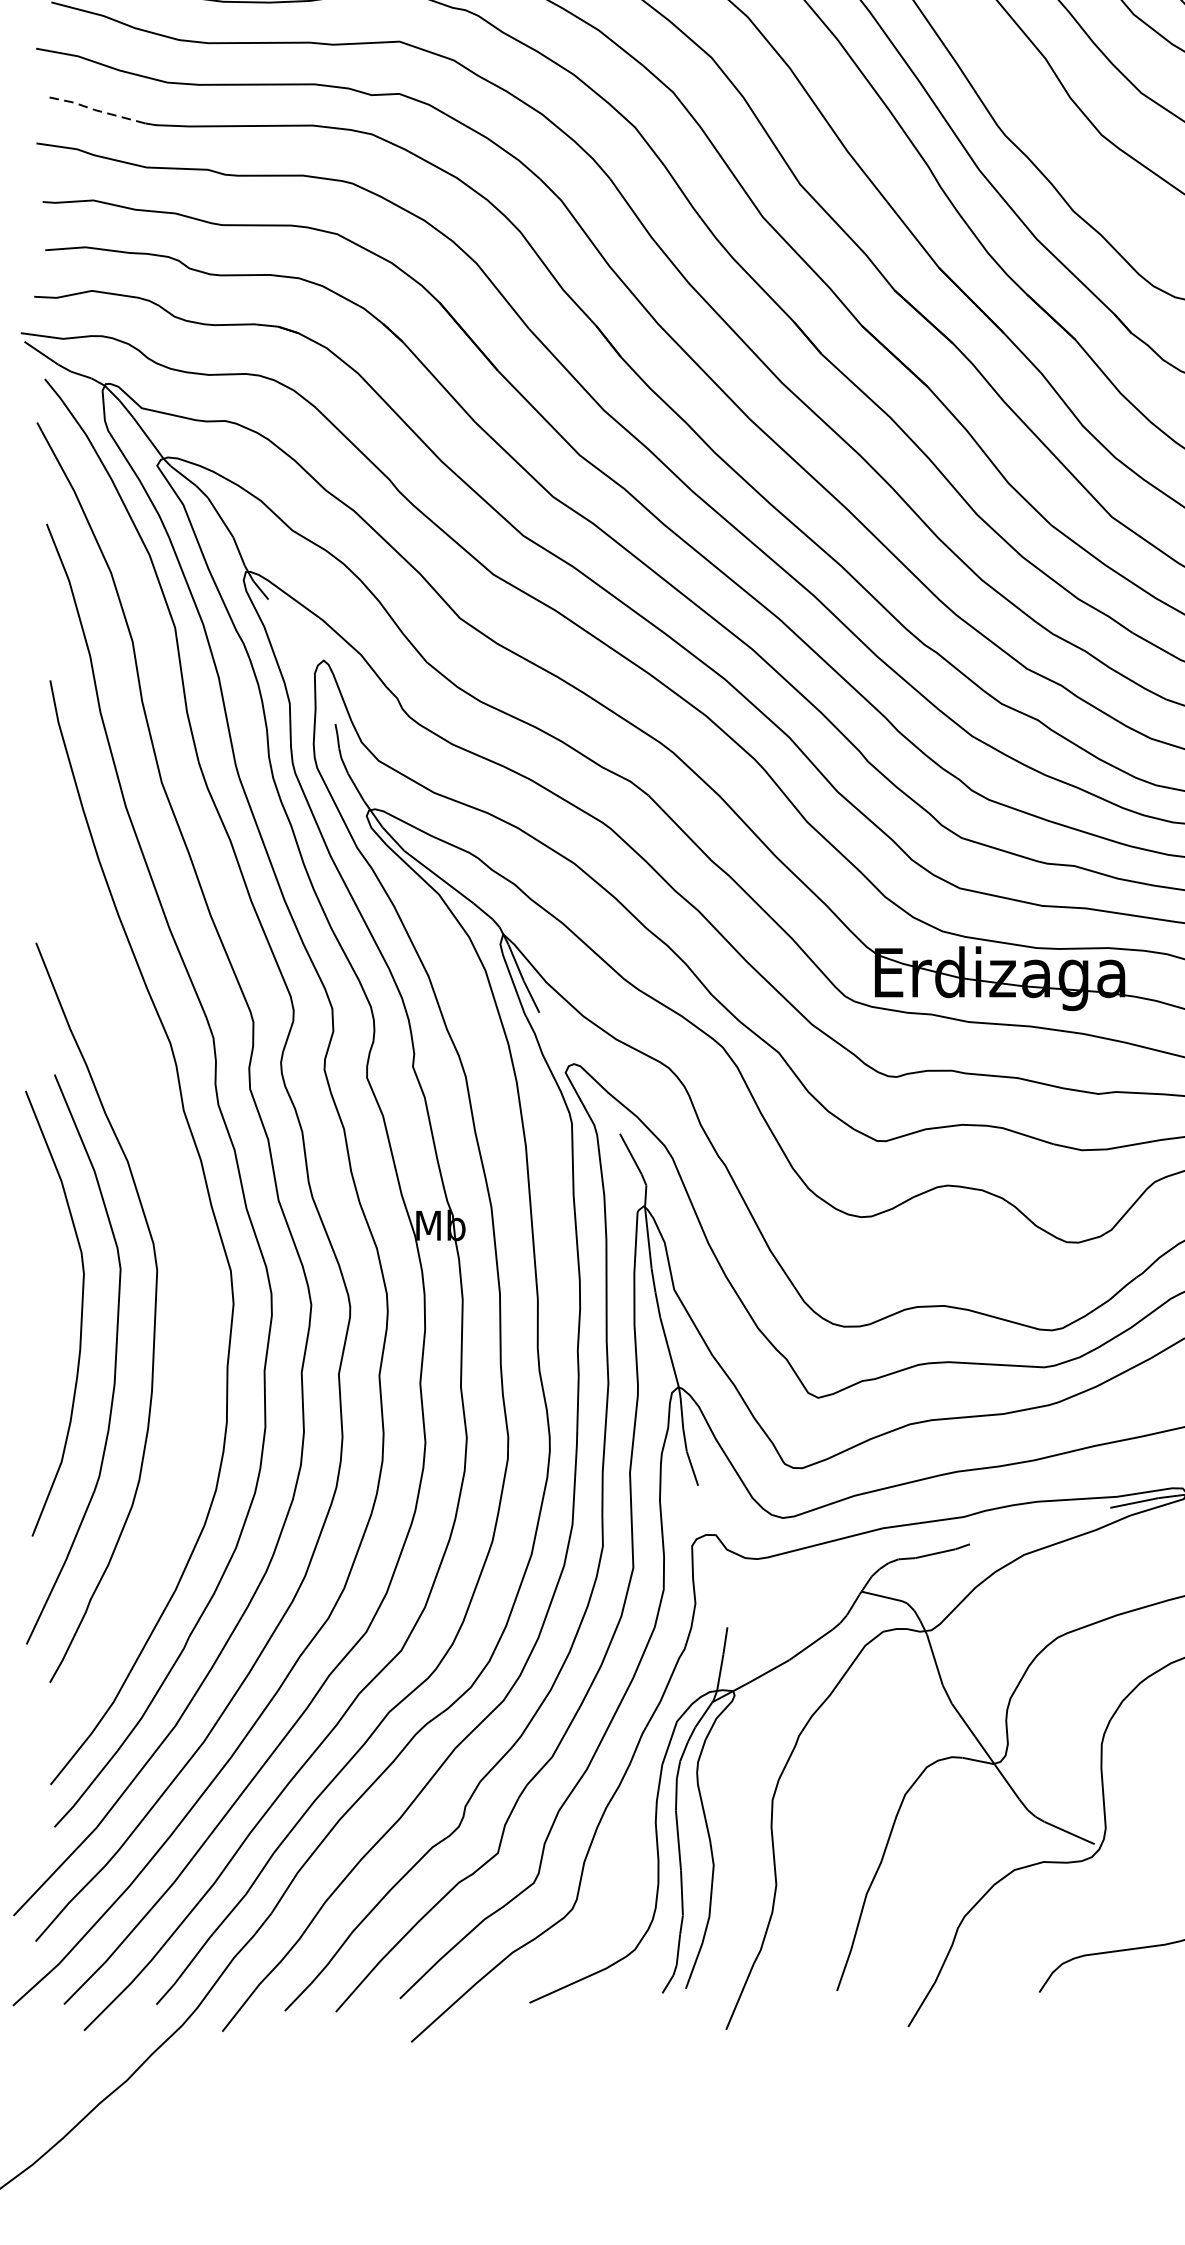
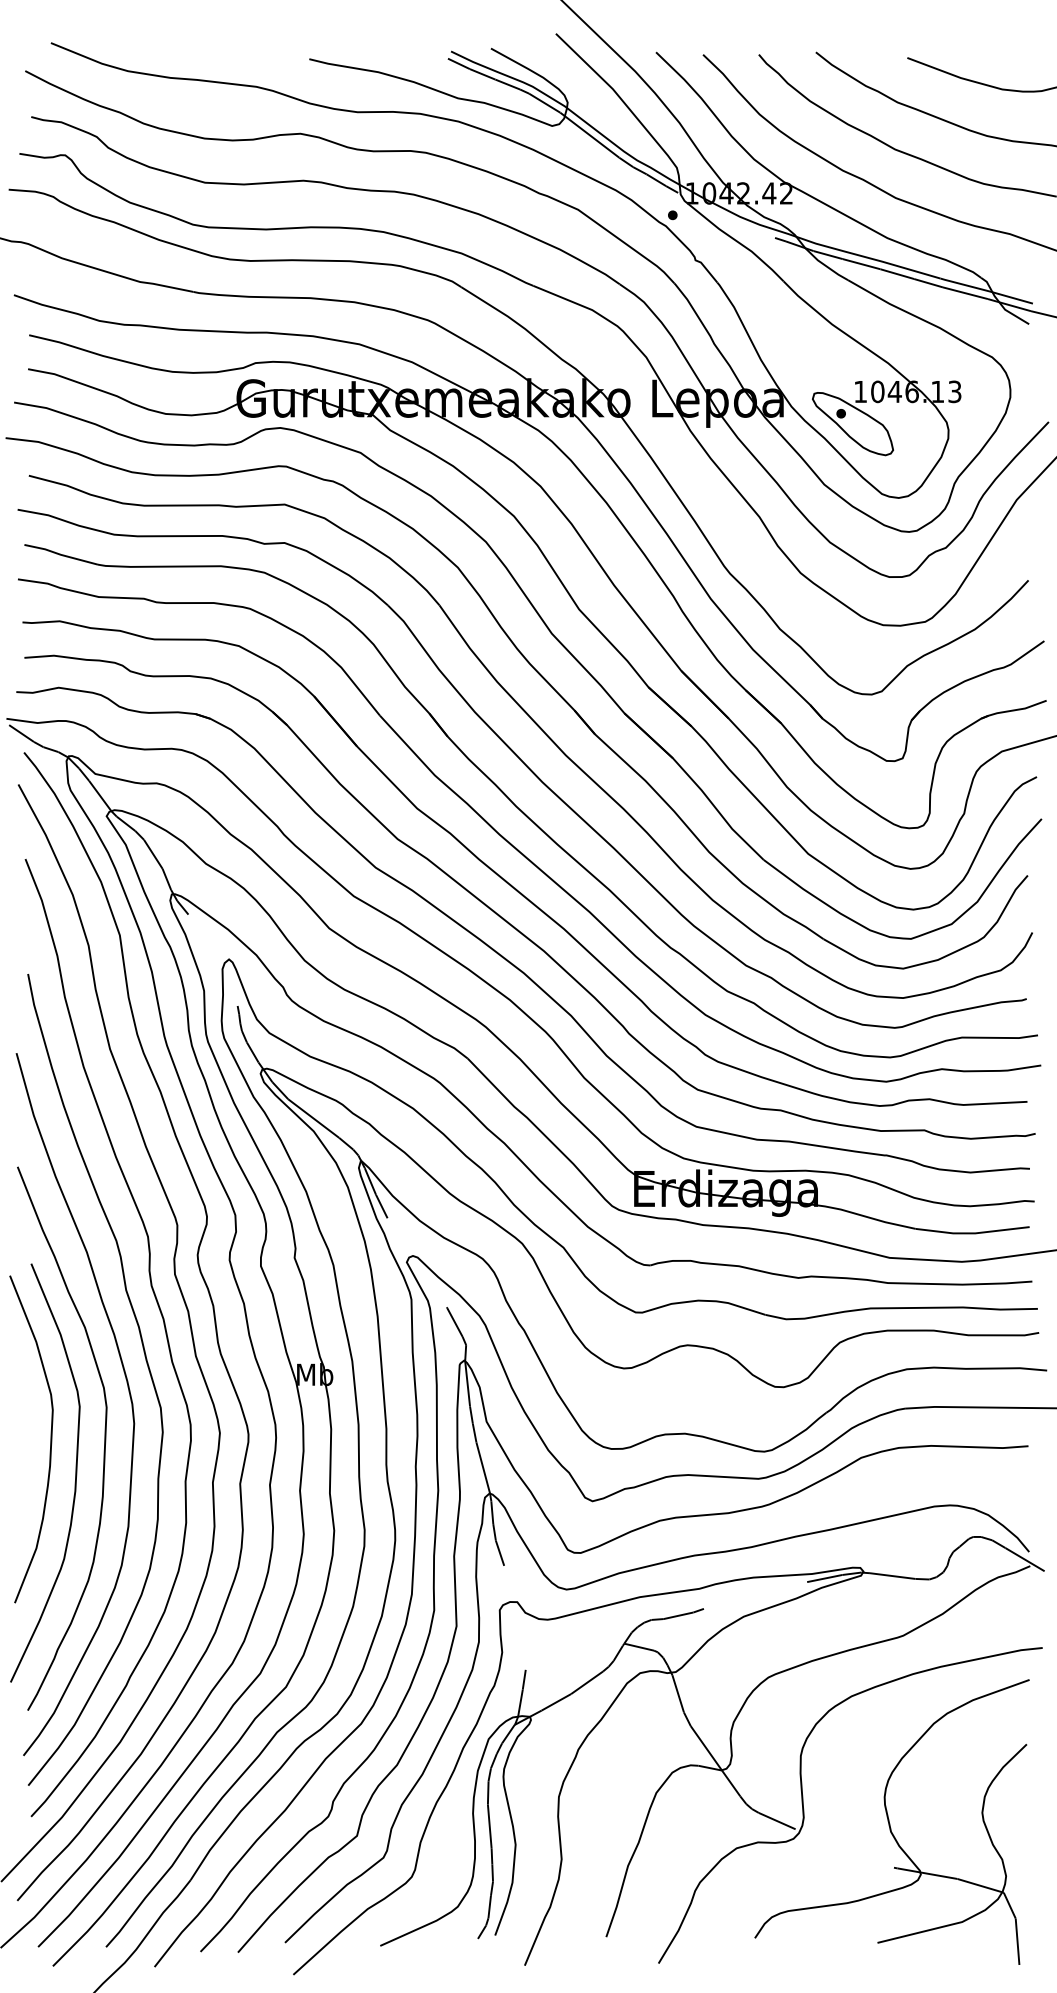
line: (94, 109) -> (60, 554), dashed -> solid
curve: (186, 1249) -> (128, 1392), added

